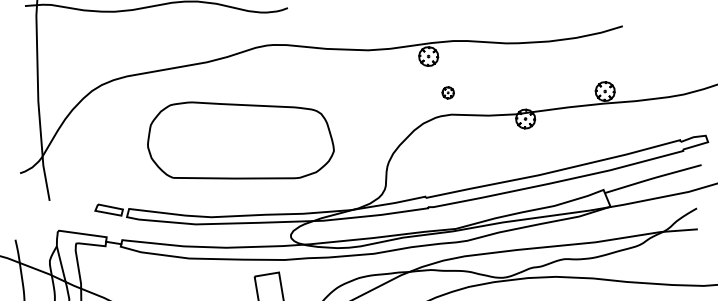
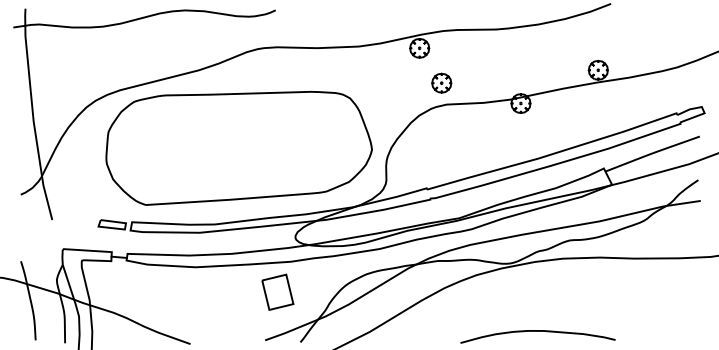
part: (447, 92) -> (441, 82), size x1.67
part: (240, 143) -> (238, 148), size x1.43

